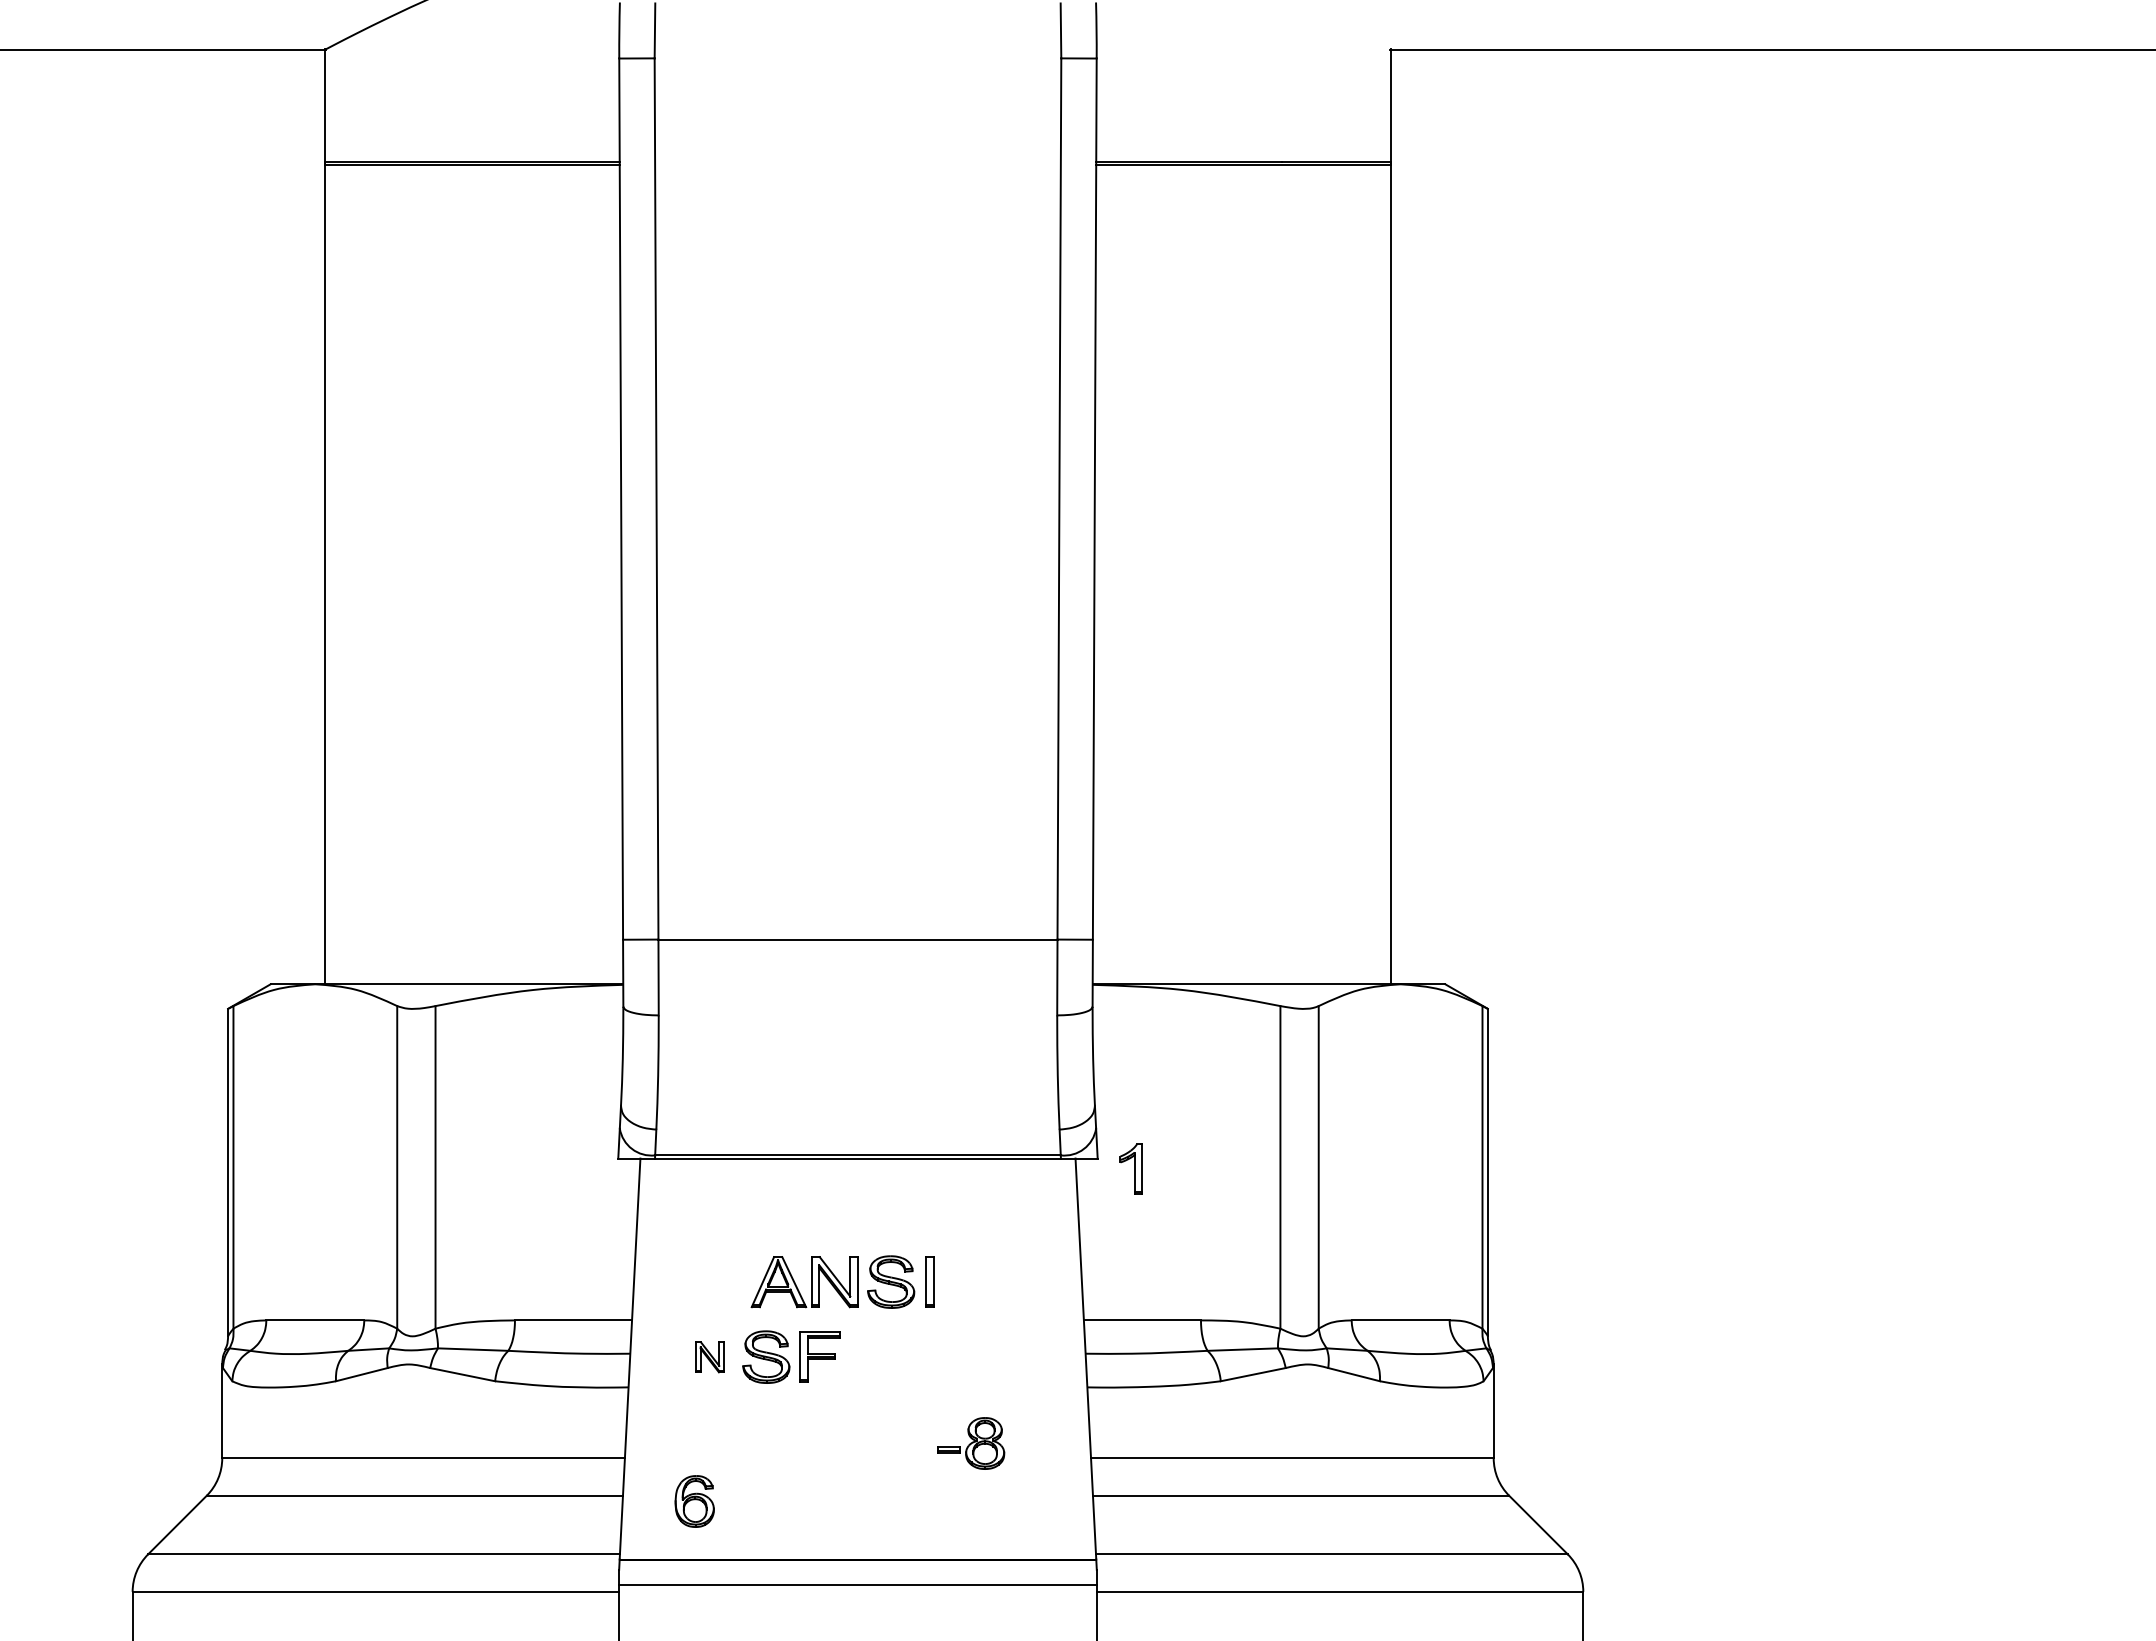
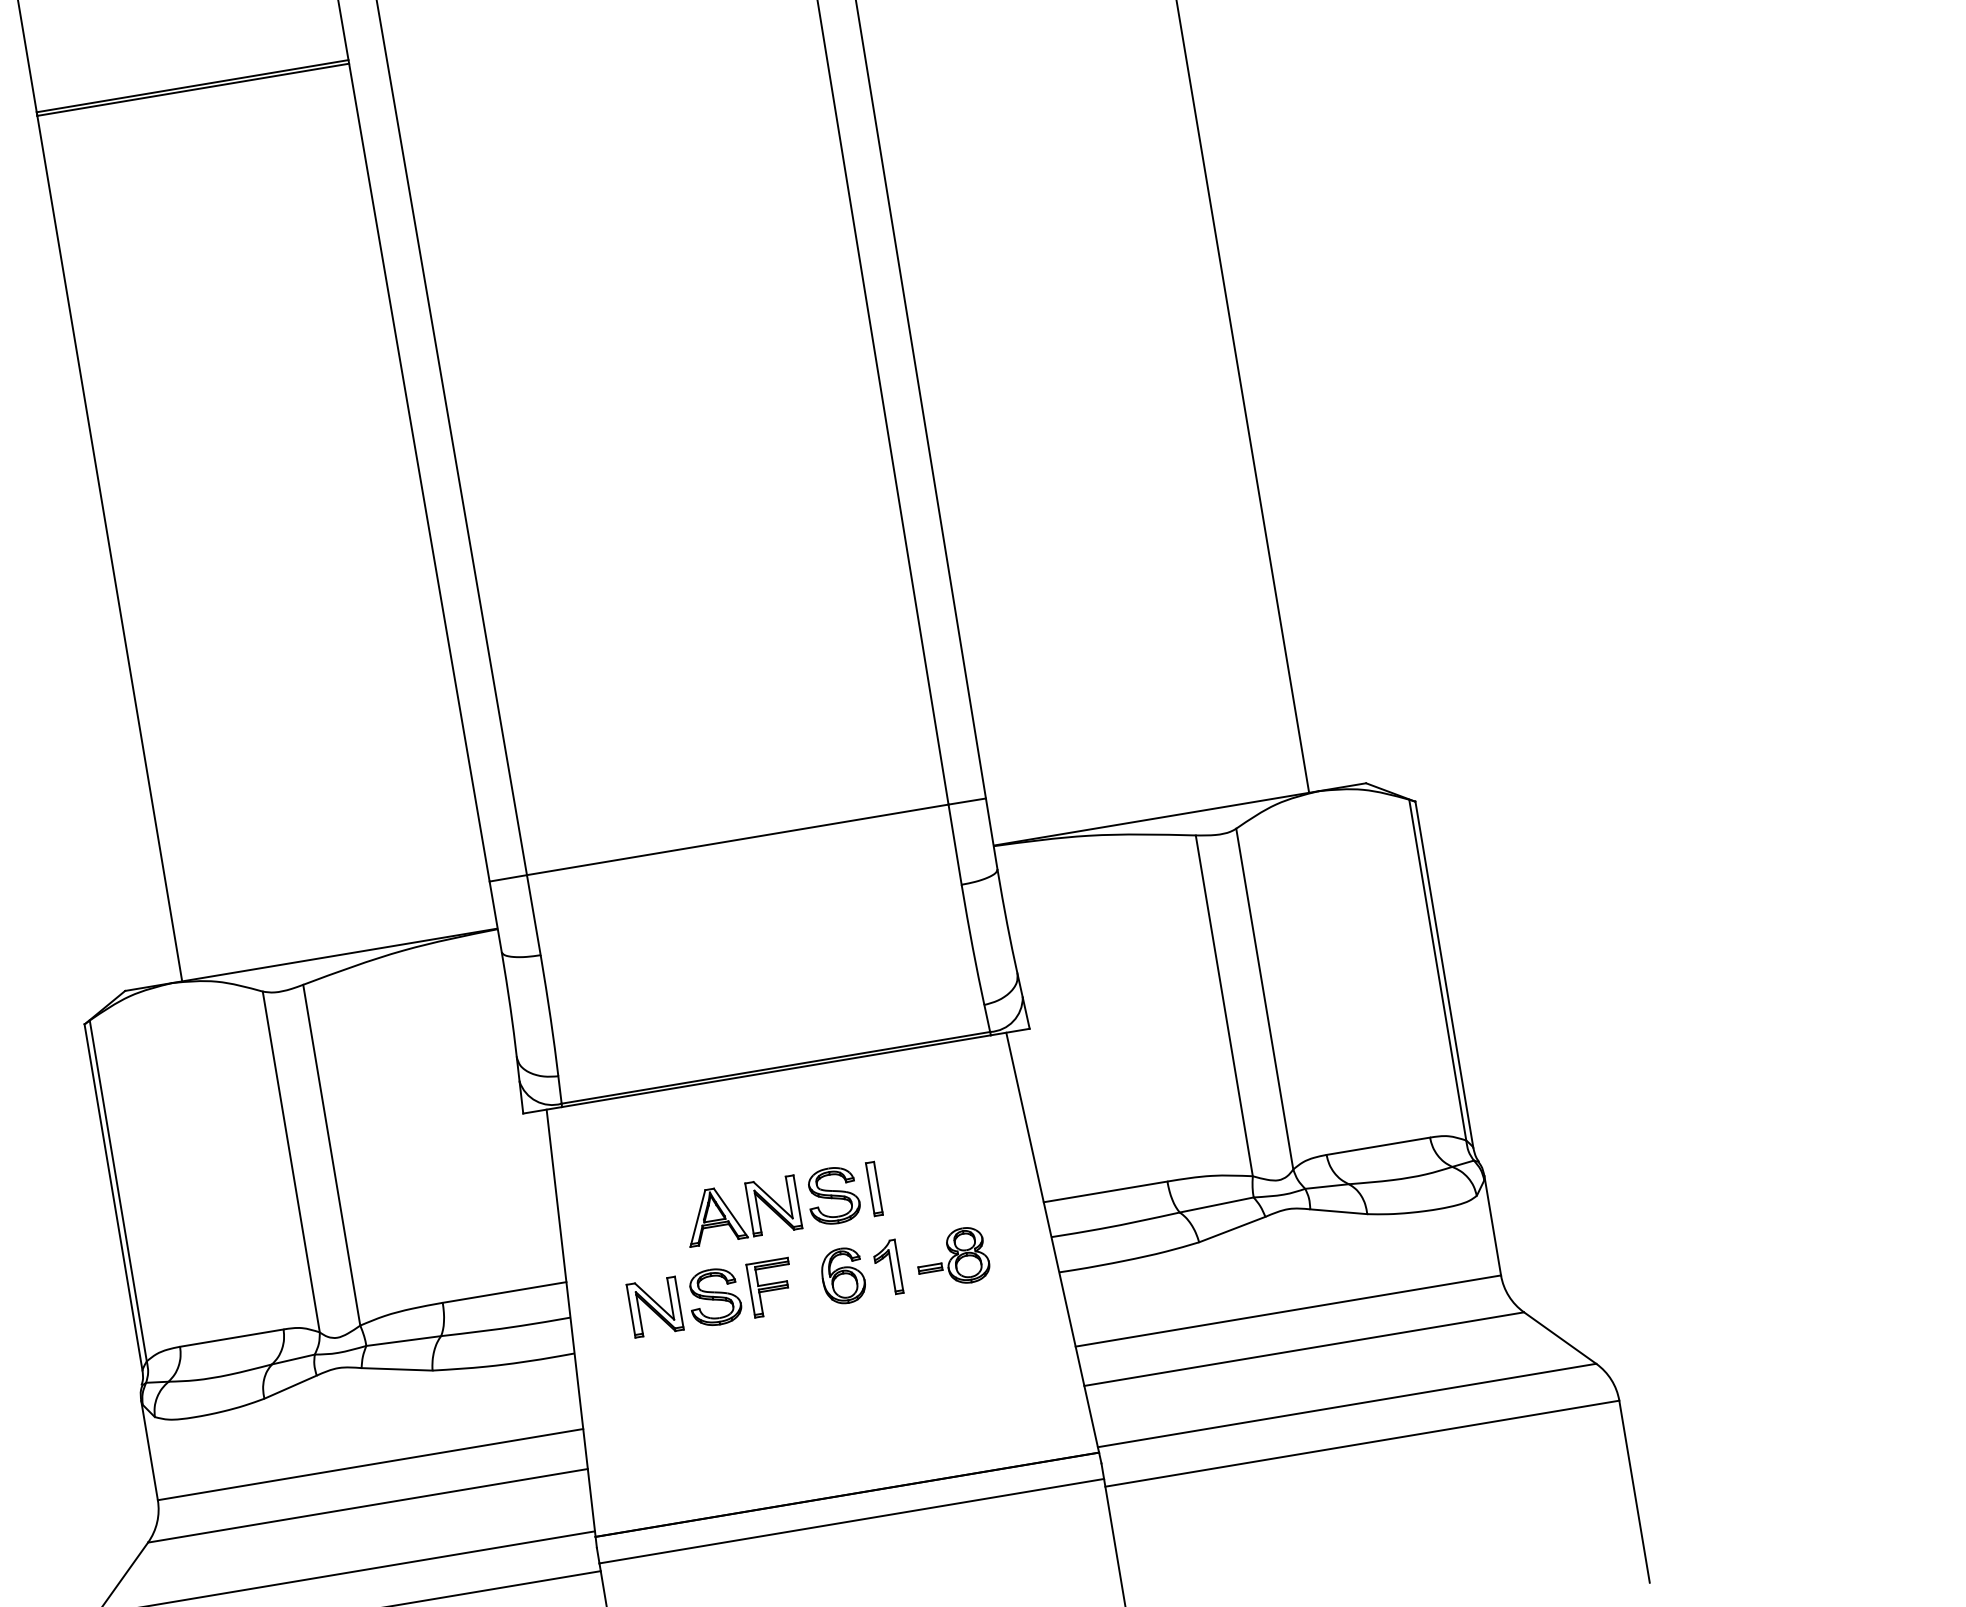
part: (1130, 1168) -> (887, 1267), moved
part: (709, 1357) -> (654, 1307), size x1.67
part: (971, 1443) -> (952, 1257), moved
part: (694, 1501) -> (842, 1276), moved

